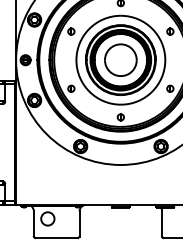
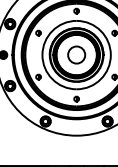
part: (120, 59) -> (76, 54), size x0.7

